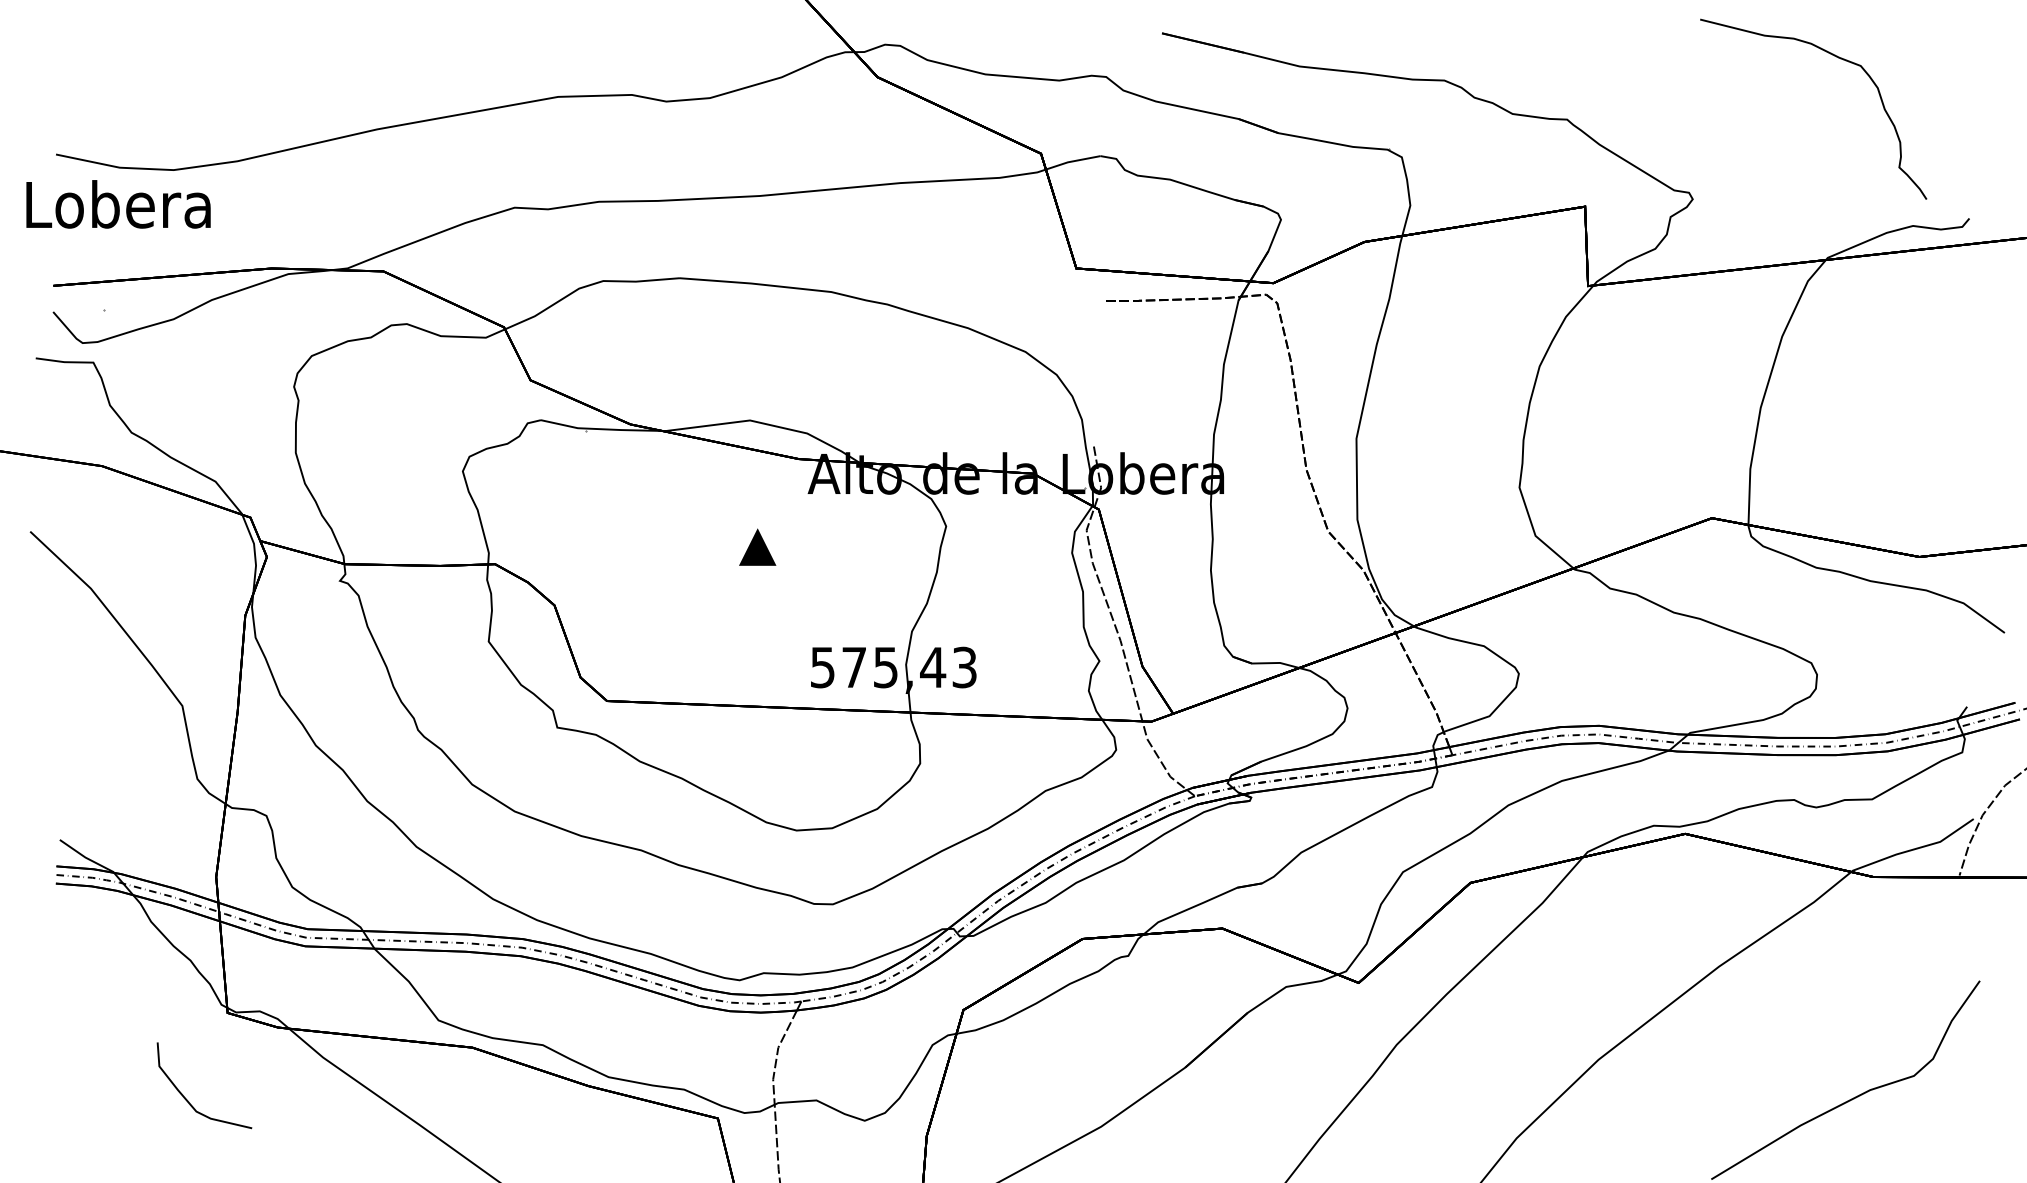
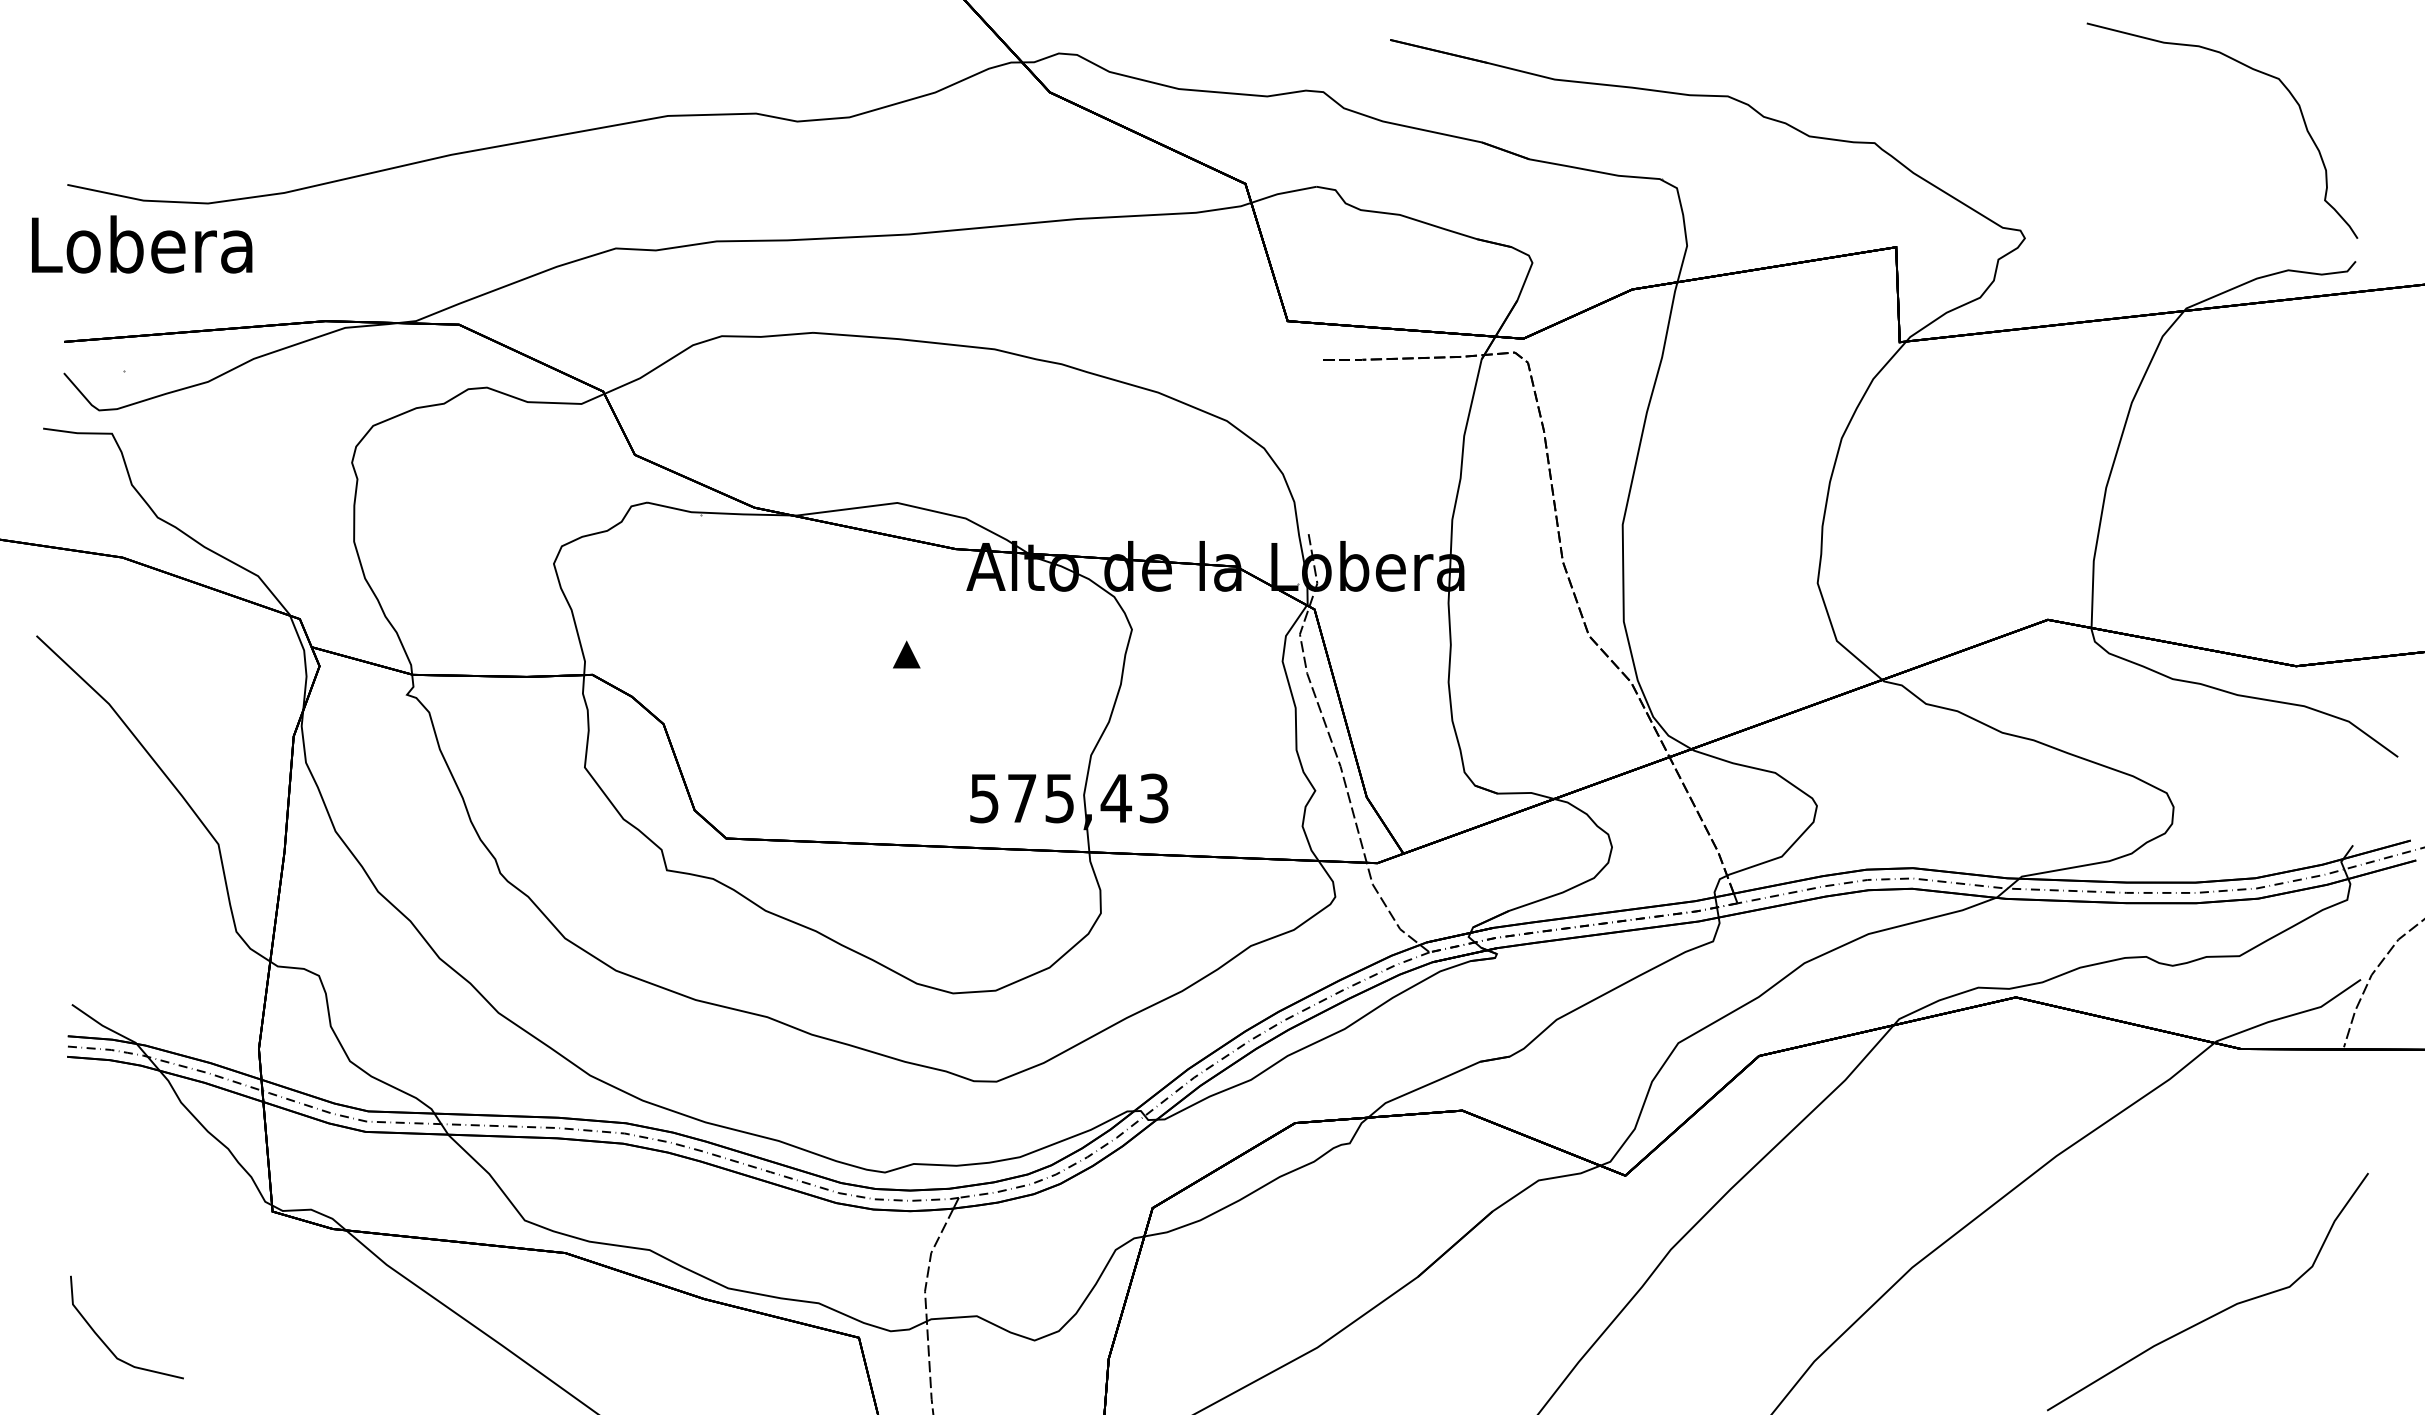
curve: (1839, 58) -> (2253, 70), moved
part: (757, 547) -> (906, 654), size x0.62
curve: (188, 1100) -> (107, 1345), moved

